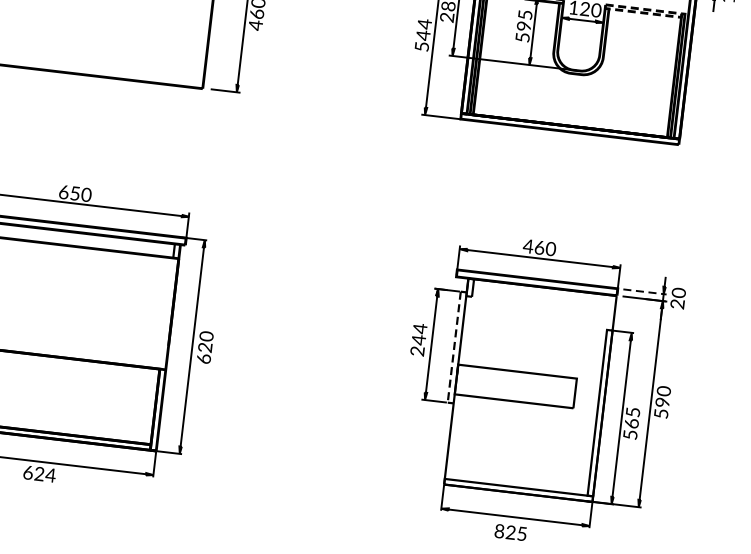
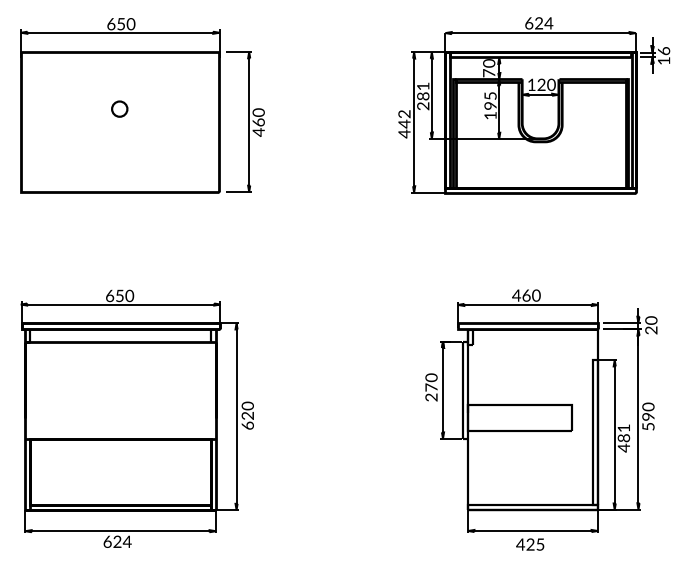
line: (681, 15) -> (625, 80), dashed -> solid
text: (423, 34) -> (404, 123), 544 -> 442
text: (522, 37) -> (490, 115), 595 -> 195
line: (644, 292) -> (621, 323), dashed -> solid
text: (419, 334) -> (431, 382), 244 -> 270
line: (453, 347) -> (462, 390), dashed -> solid
text: (631, 423) -> (623, 438), 565 -> 481
text: (499, 531) -> (520, 544), 825 -> 425

